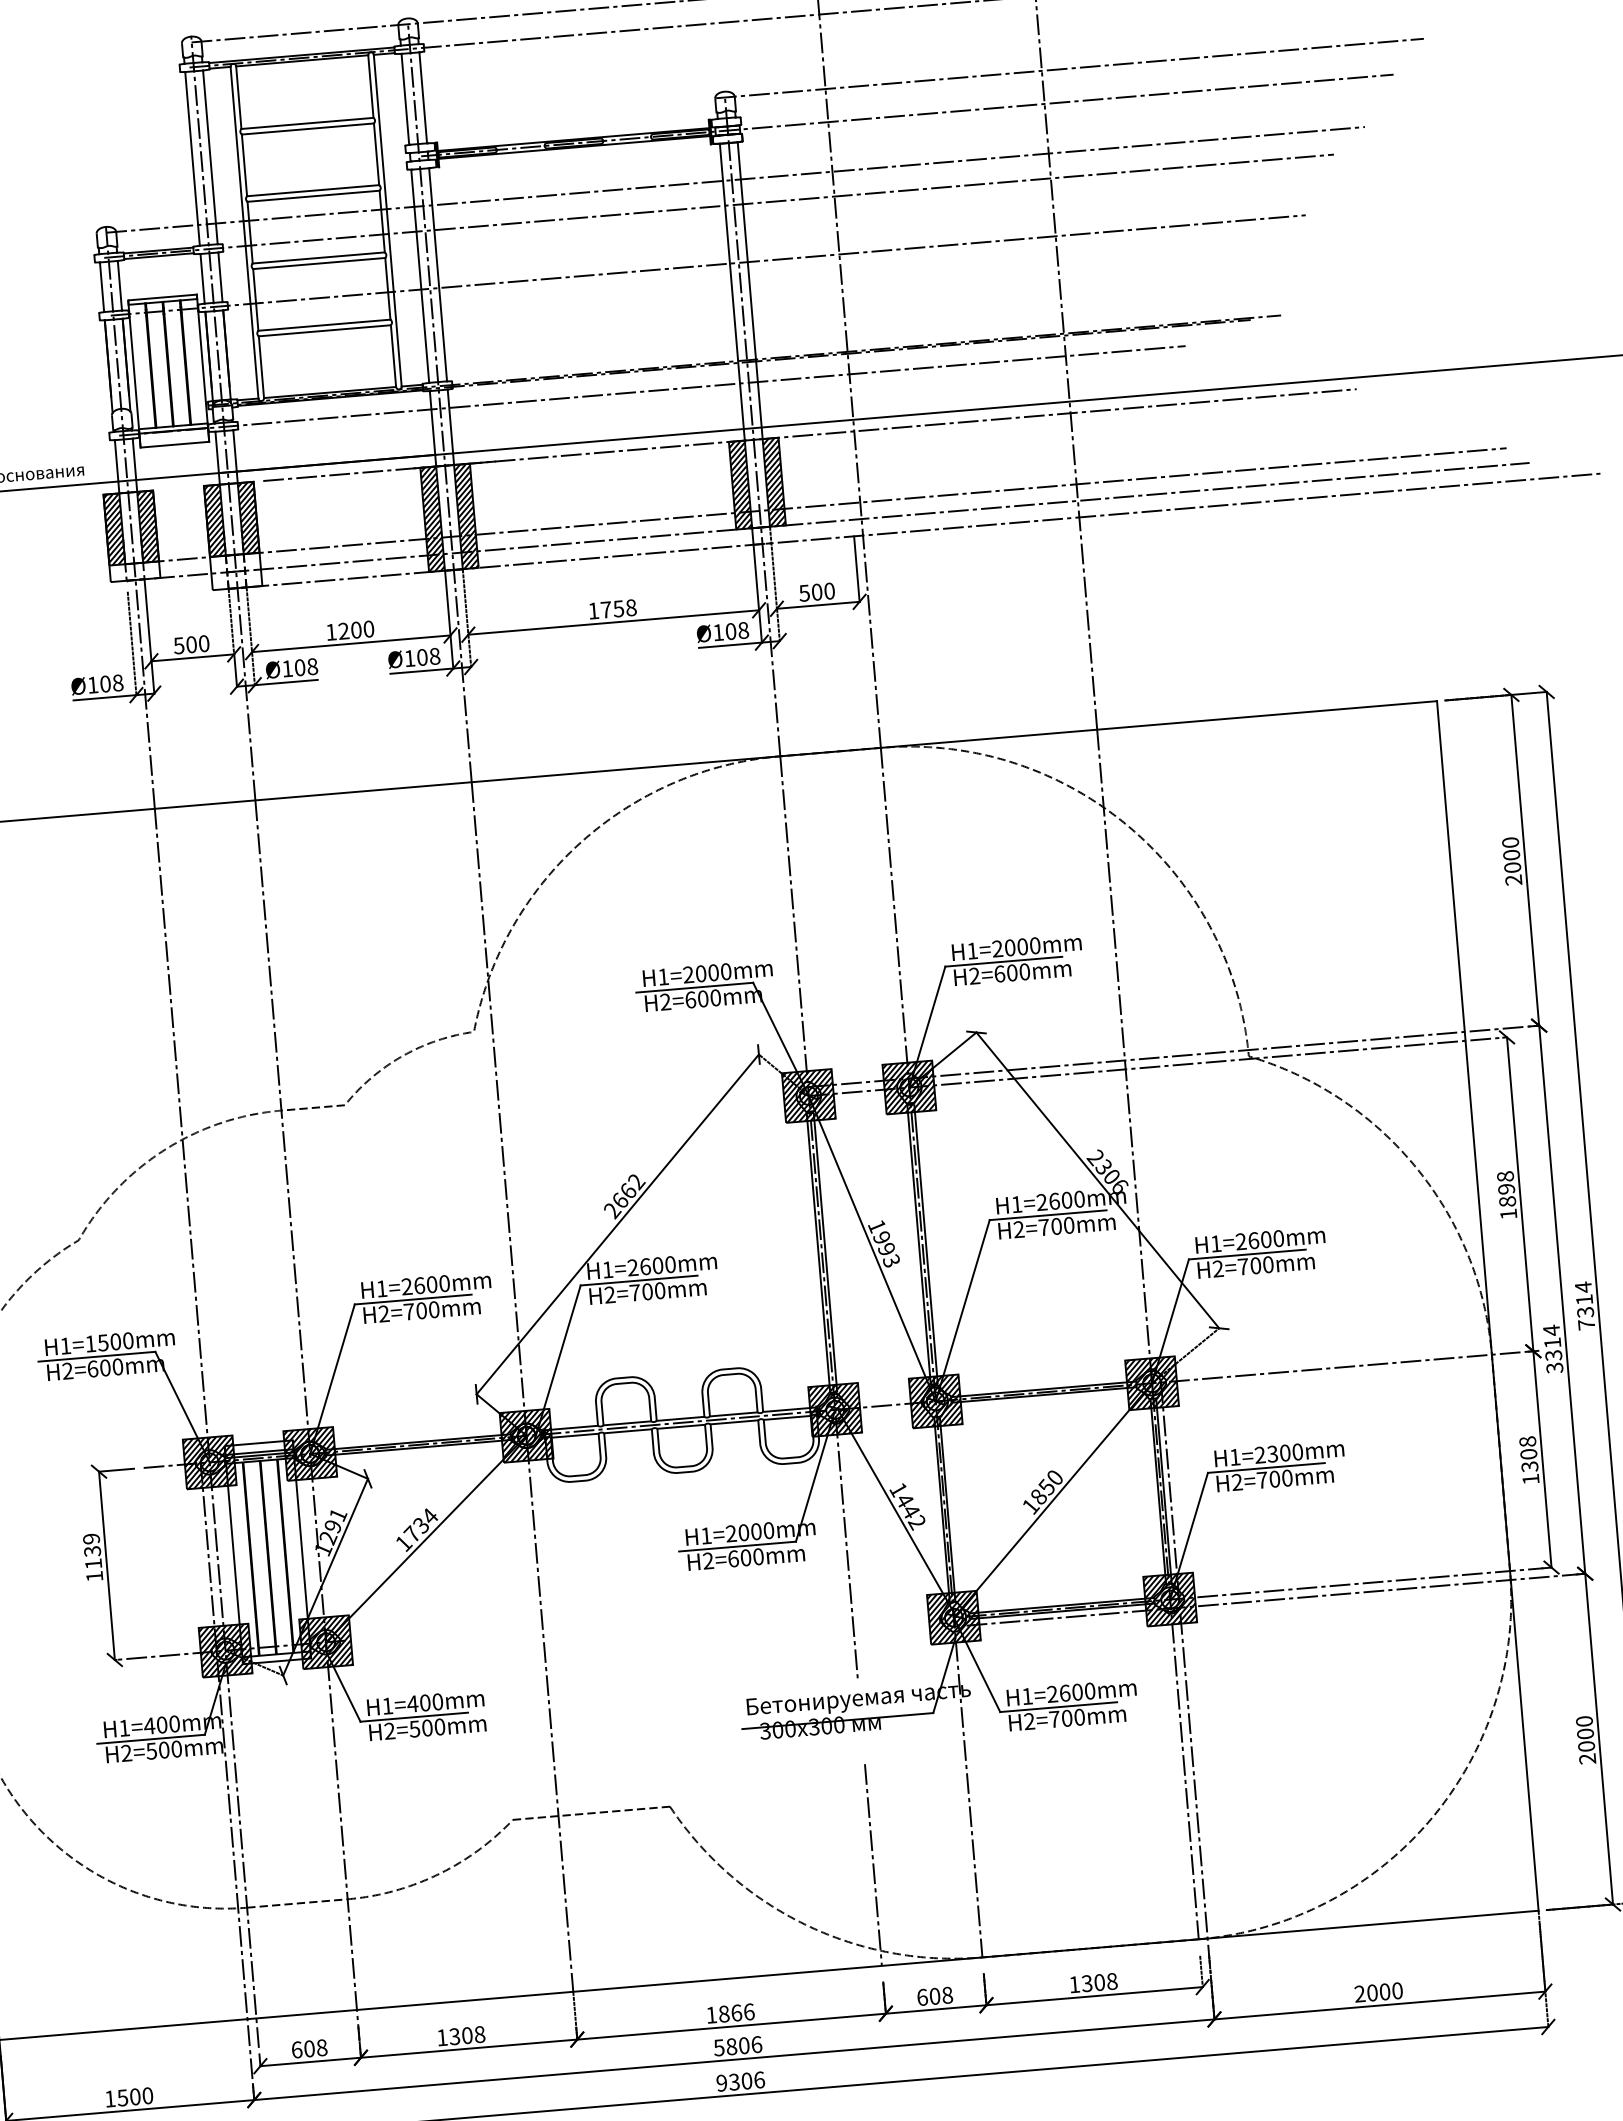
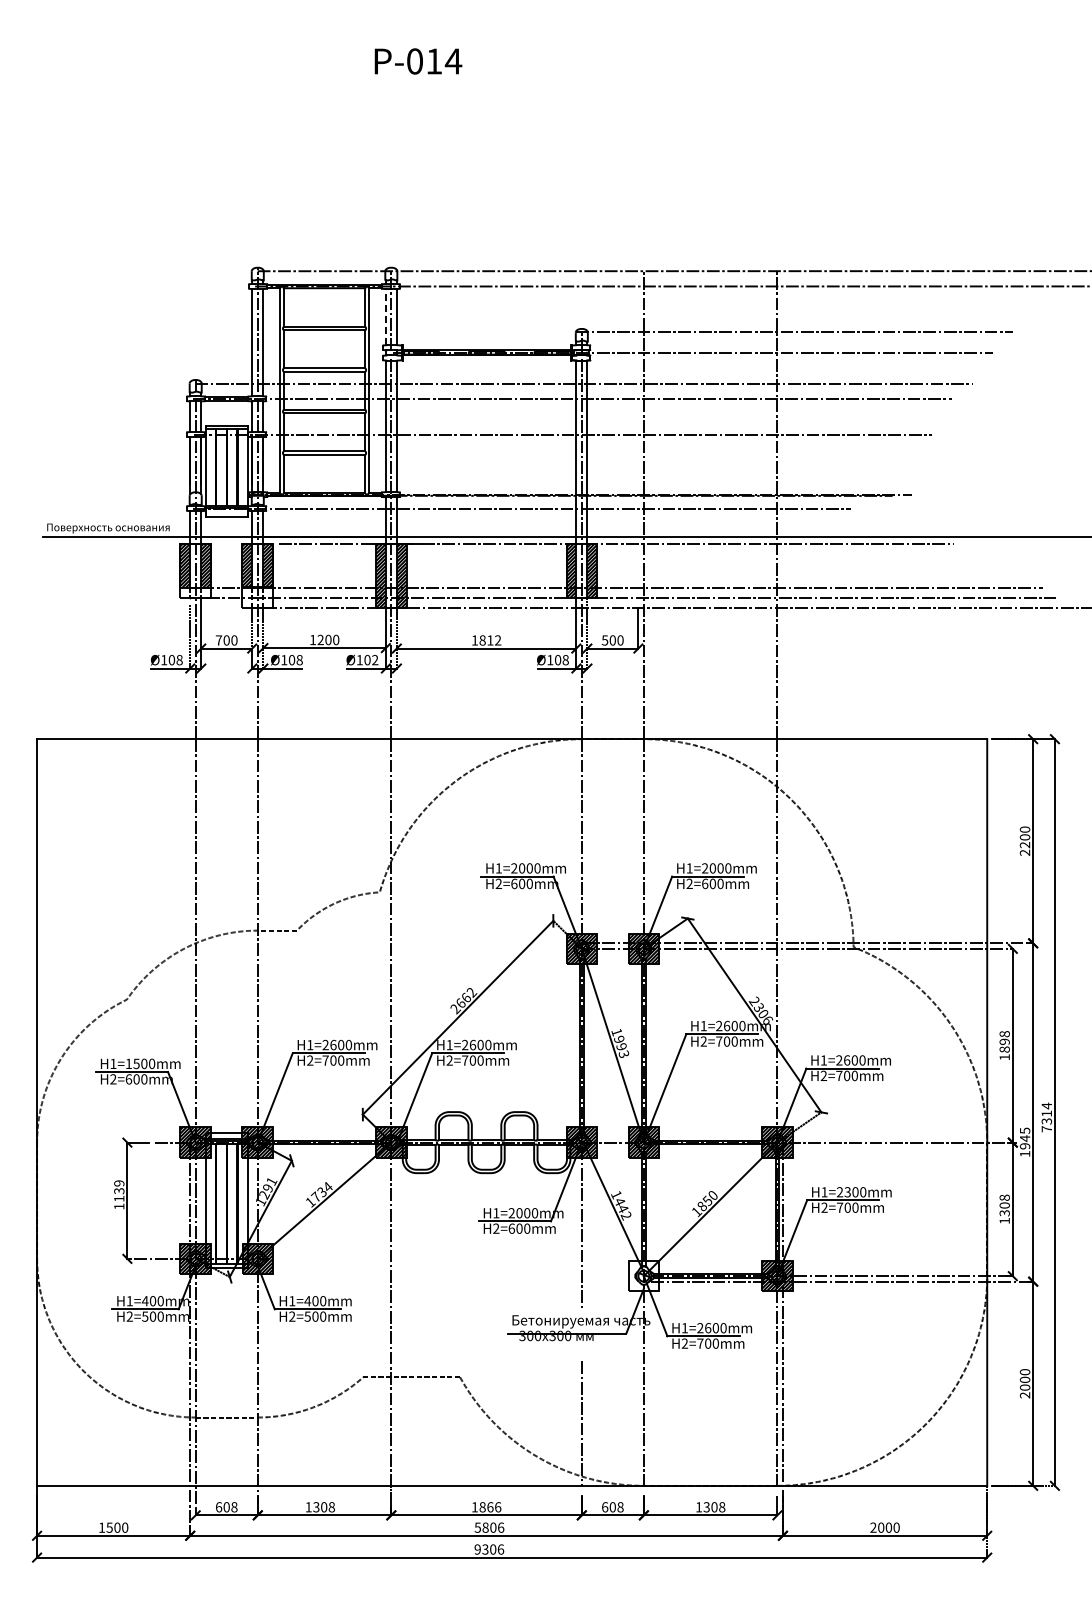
line: (404, 98) -> (385, 316), solid -> dashed
text: (618, 608) -> (490, 640), 1758 -> 1812
text: (178, 645) -> (218, 640), 500 -> 700
text: (435, 656) -> (375, 660), Ø108 -> Ø102
text: (1513, 868) -> (1025, 845), 2000 -> 2200
text: (1552, 1349) -> (1024, 1142), 3314 -> 1945
hatch: (953, 1616) -> (643, 1275), removed

